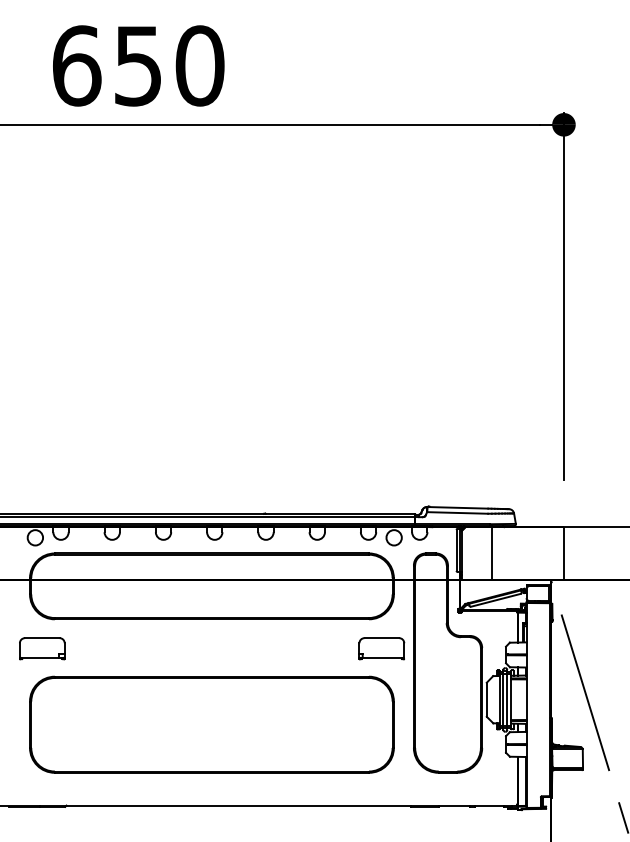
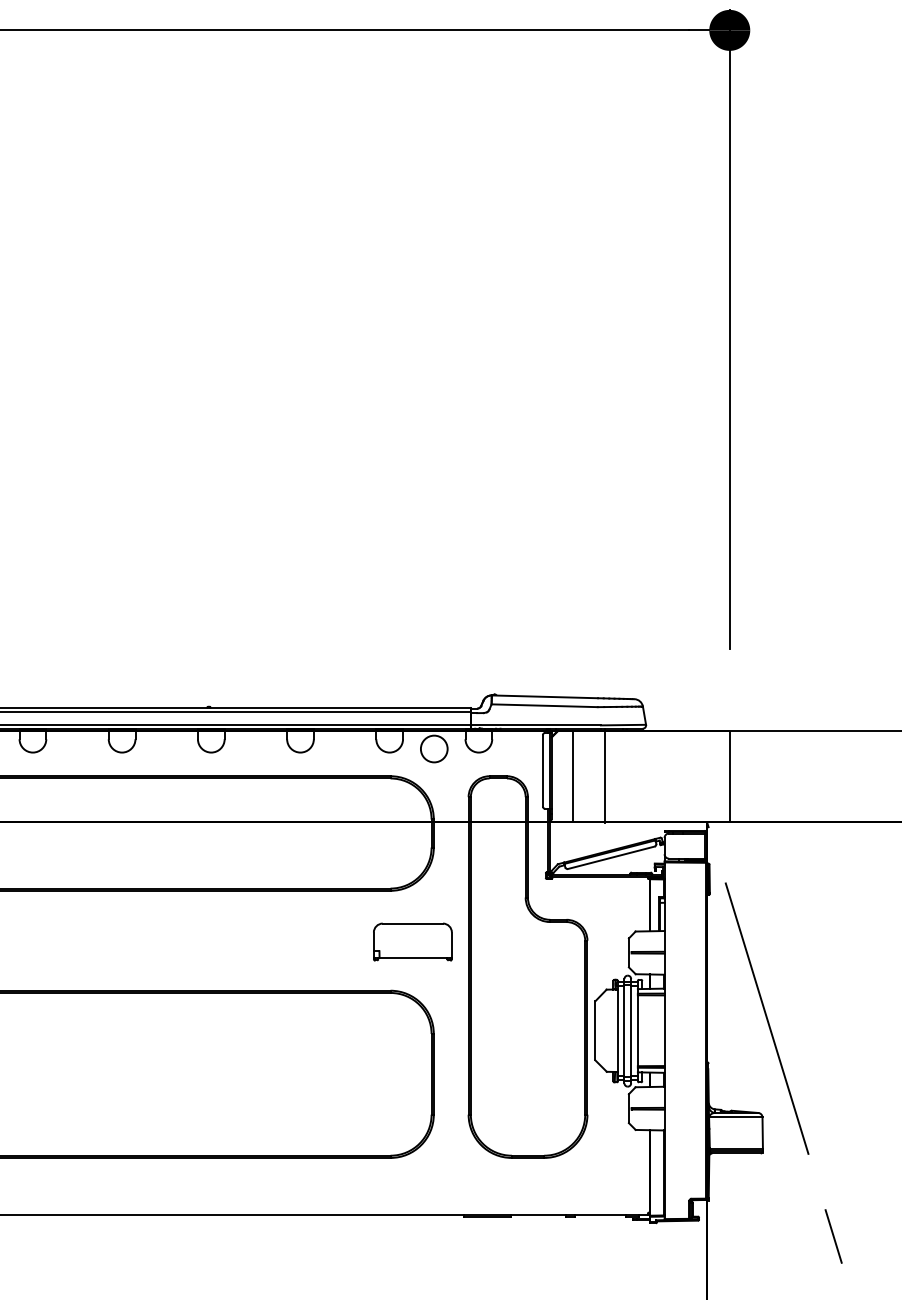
line: (473, 553) -> (572, 776), added

